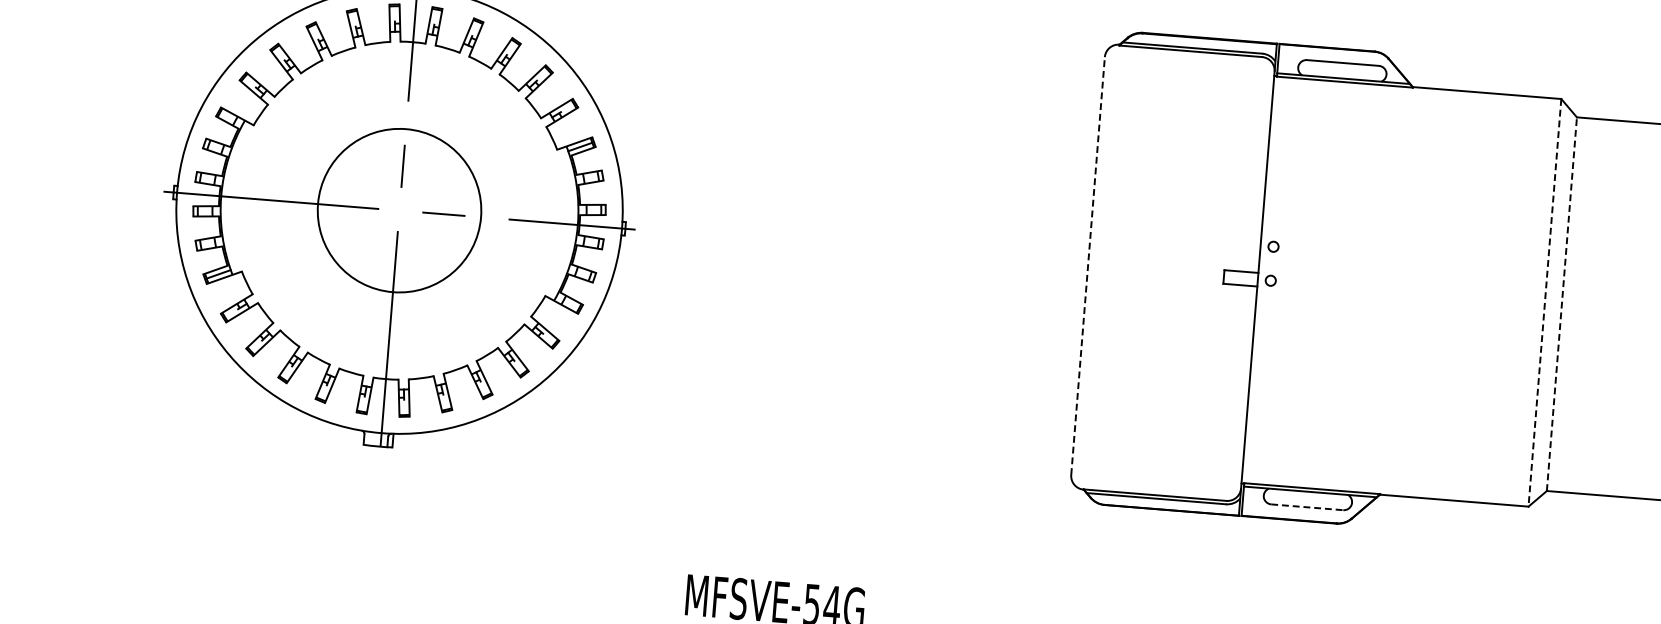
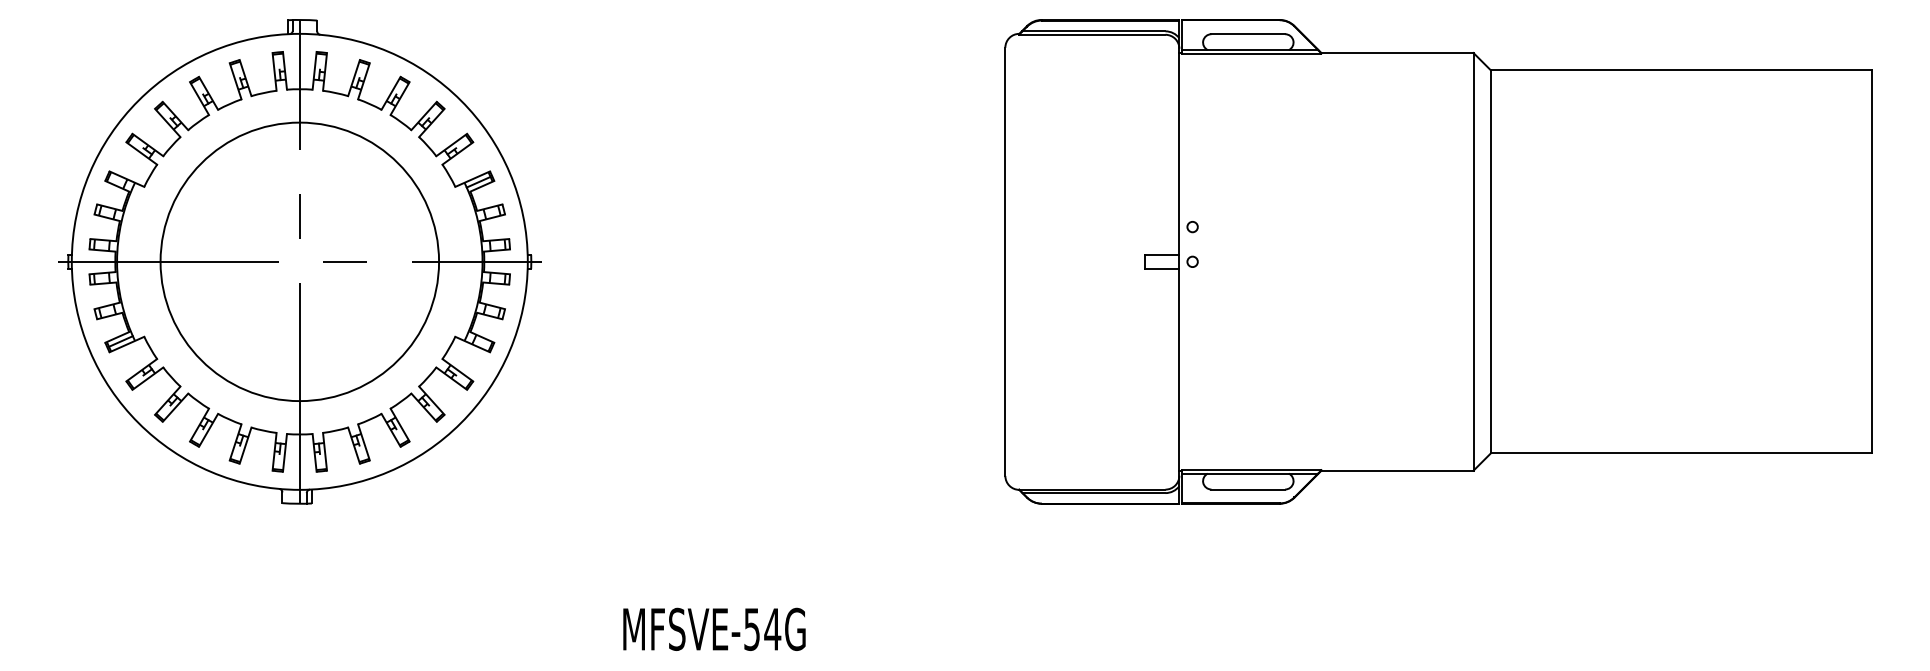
circle: (399, 210) -> (299, 261), size x1.67
line: (1088, 265) -> (1005, 261), dashed -> solid
line: (1544, 302) -> (1473, 261), dashed -> solid
line: (1561, 303) -> (1490, 261), dashed -> solid
line: (1307, 507) -> (1248, 489), dashed -> solid

